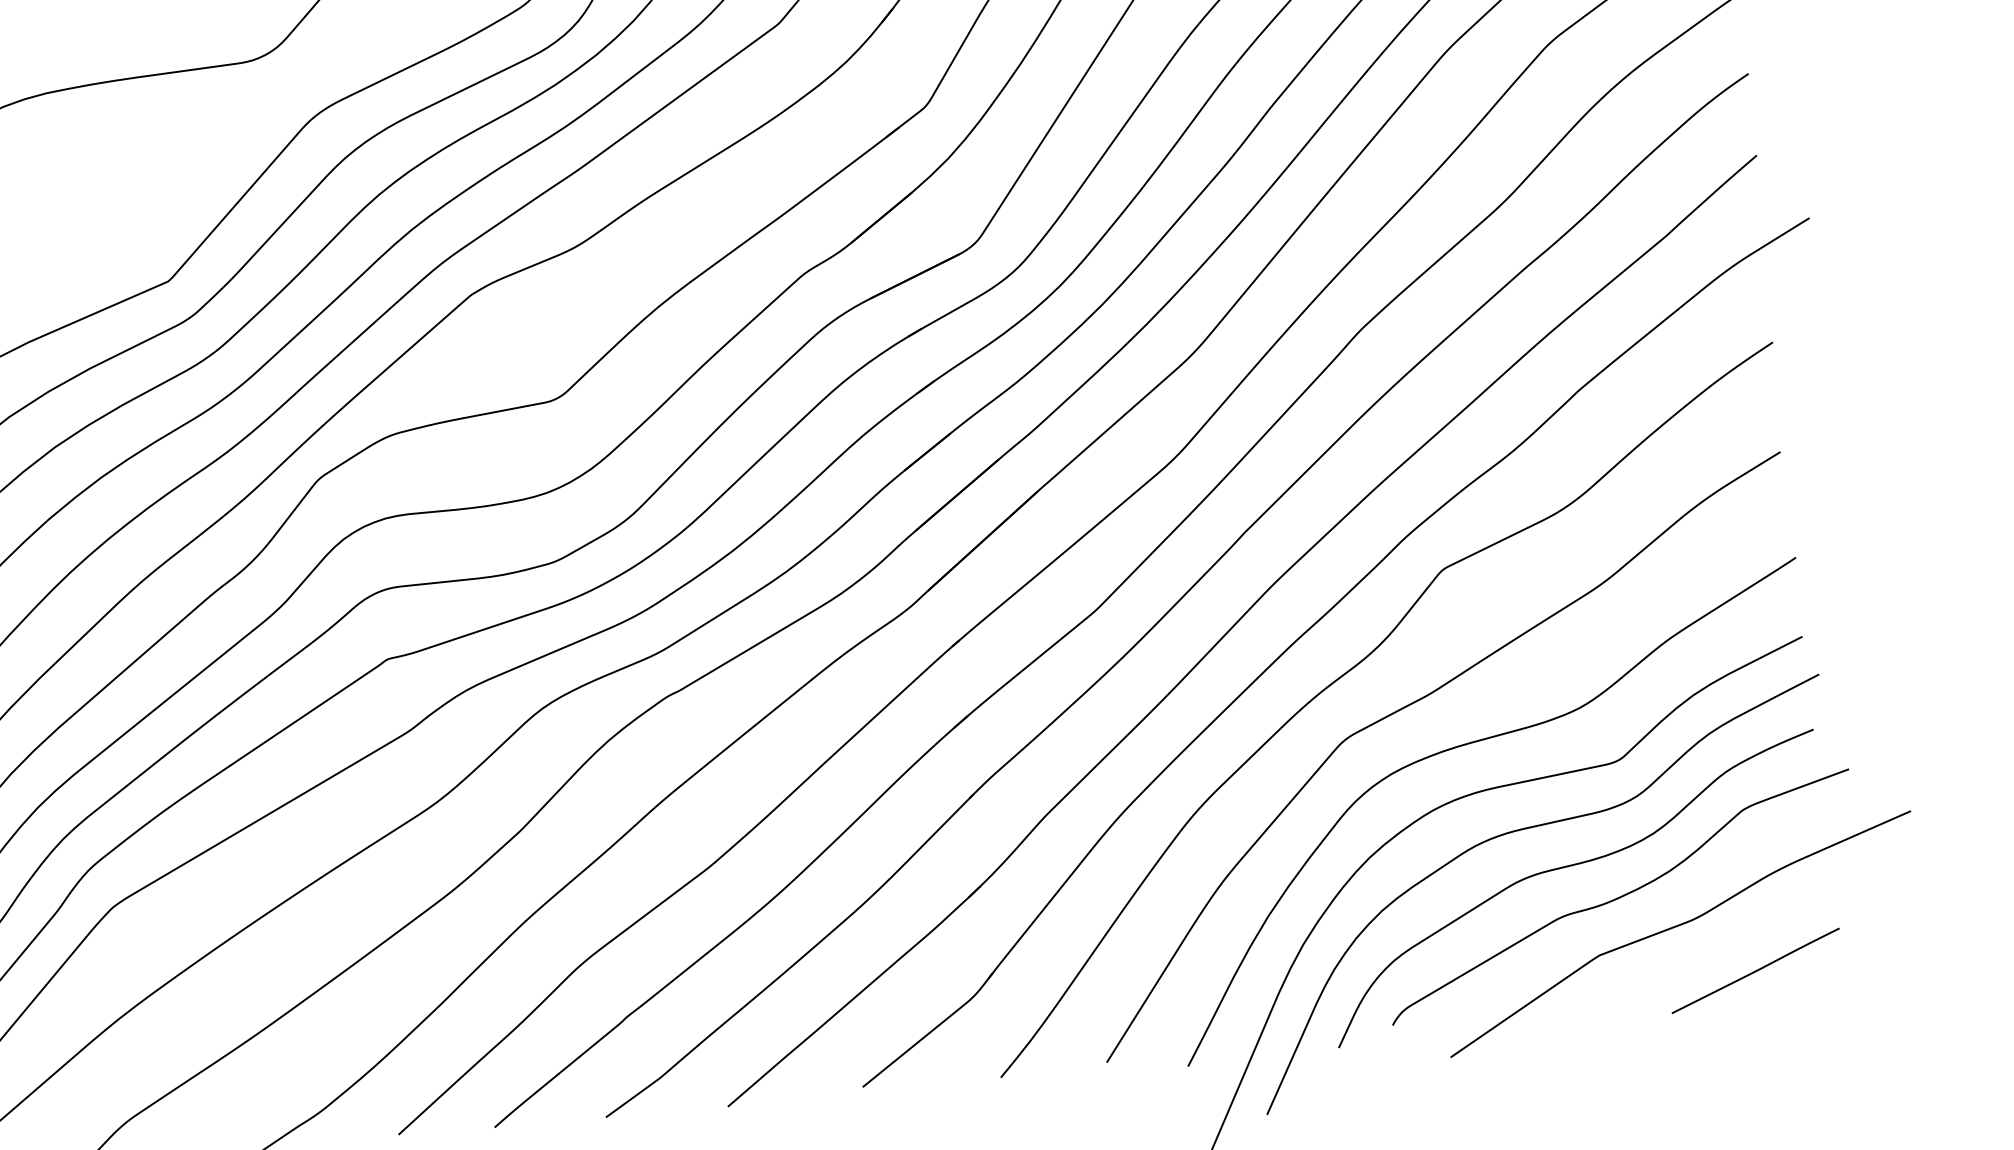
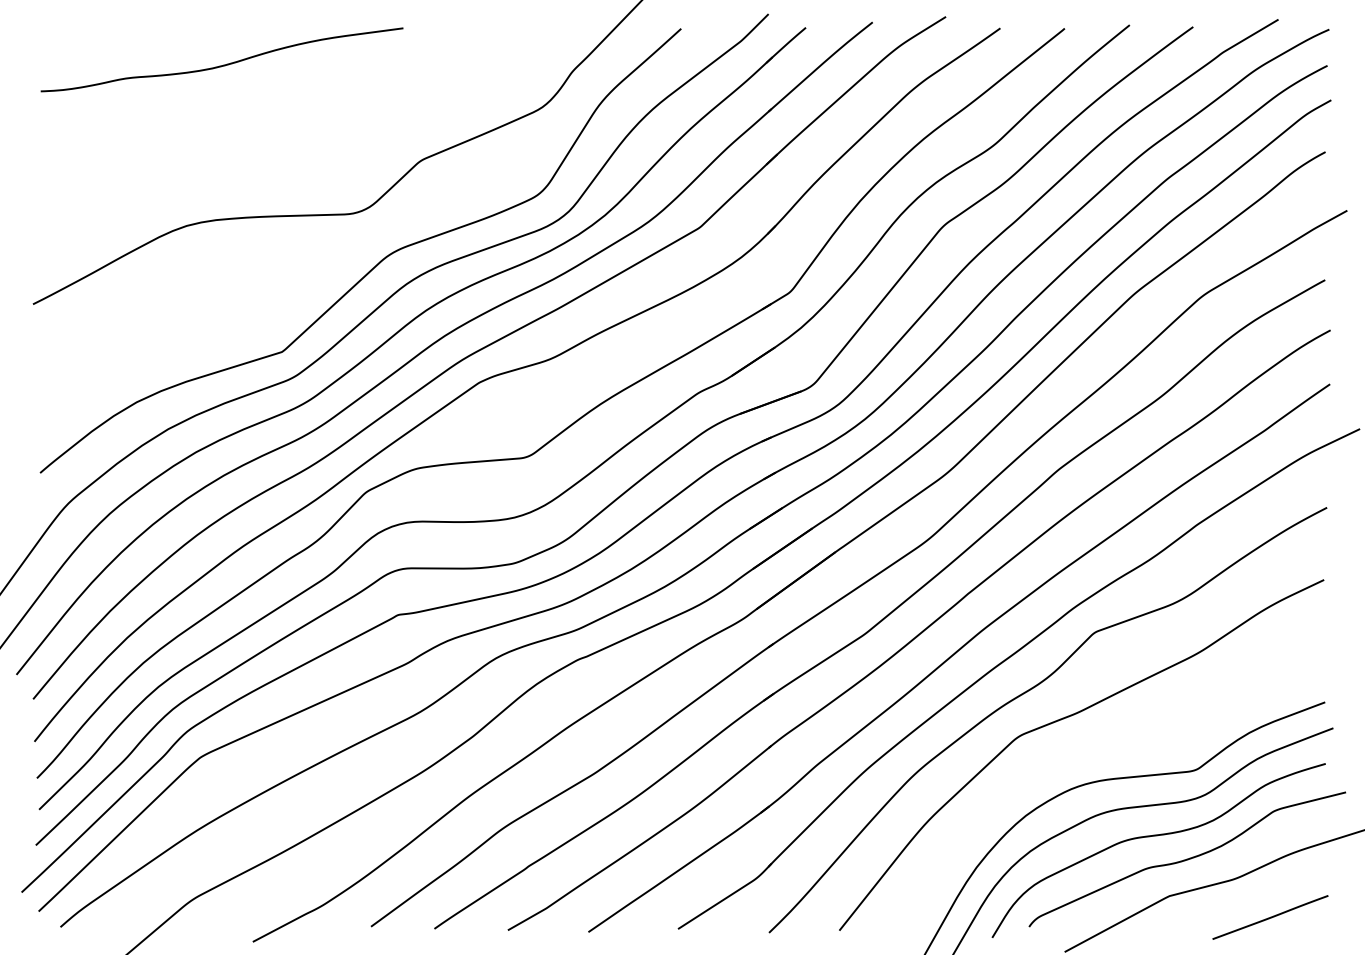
curve: (1467, 745) -> (1098, 749), removed

